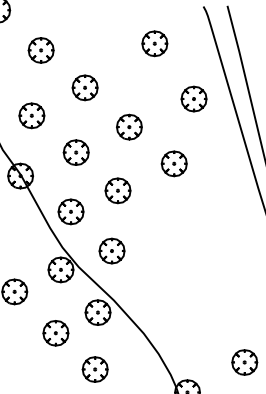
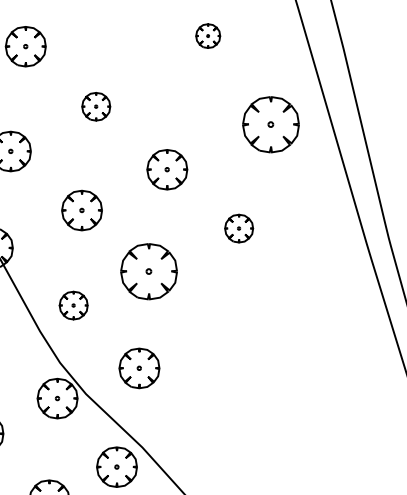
part: (154, 43) -> (207, 35), size x0.6
part: (84, 87) -> (95, 106), size x0.7
part: (193, 98) -> (270, 123), size x1.4
part: (173, 163) -> (238, 227), size x0.7
part: (117, 190) -> (148, 271), size x1.4
part: (70, 211) -> (72, 304), size x0.7

